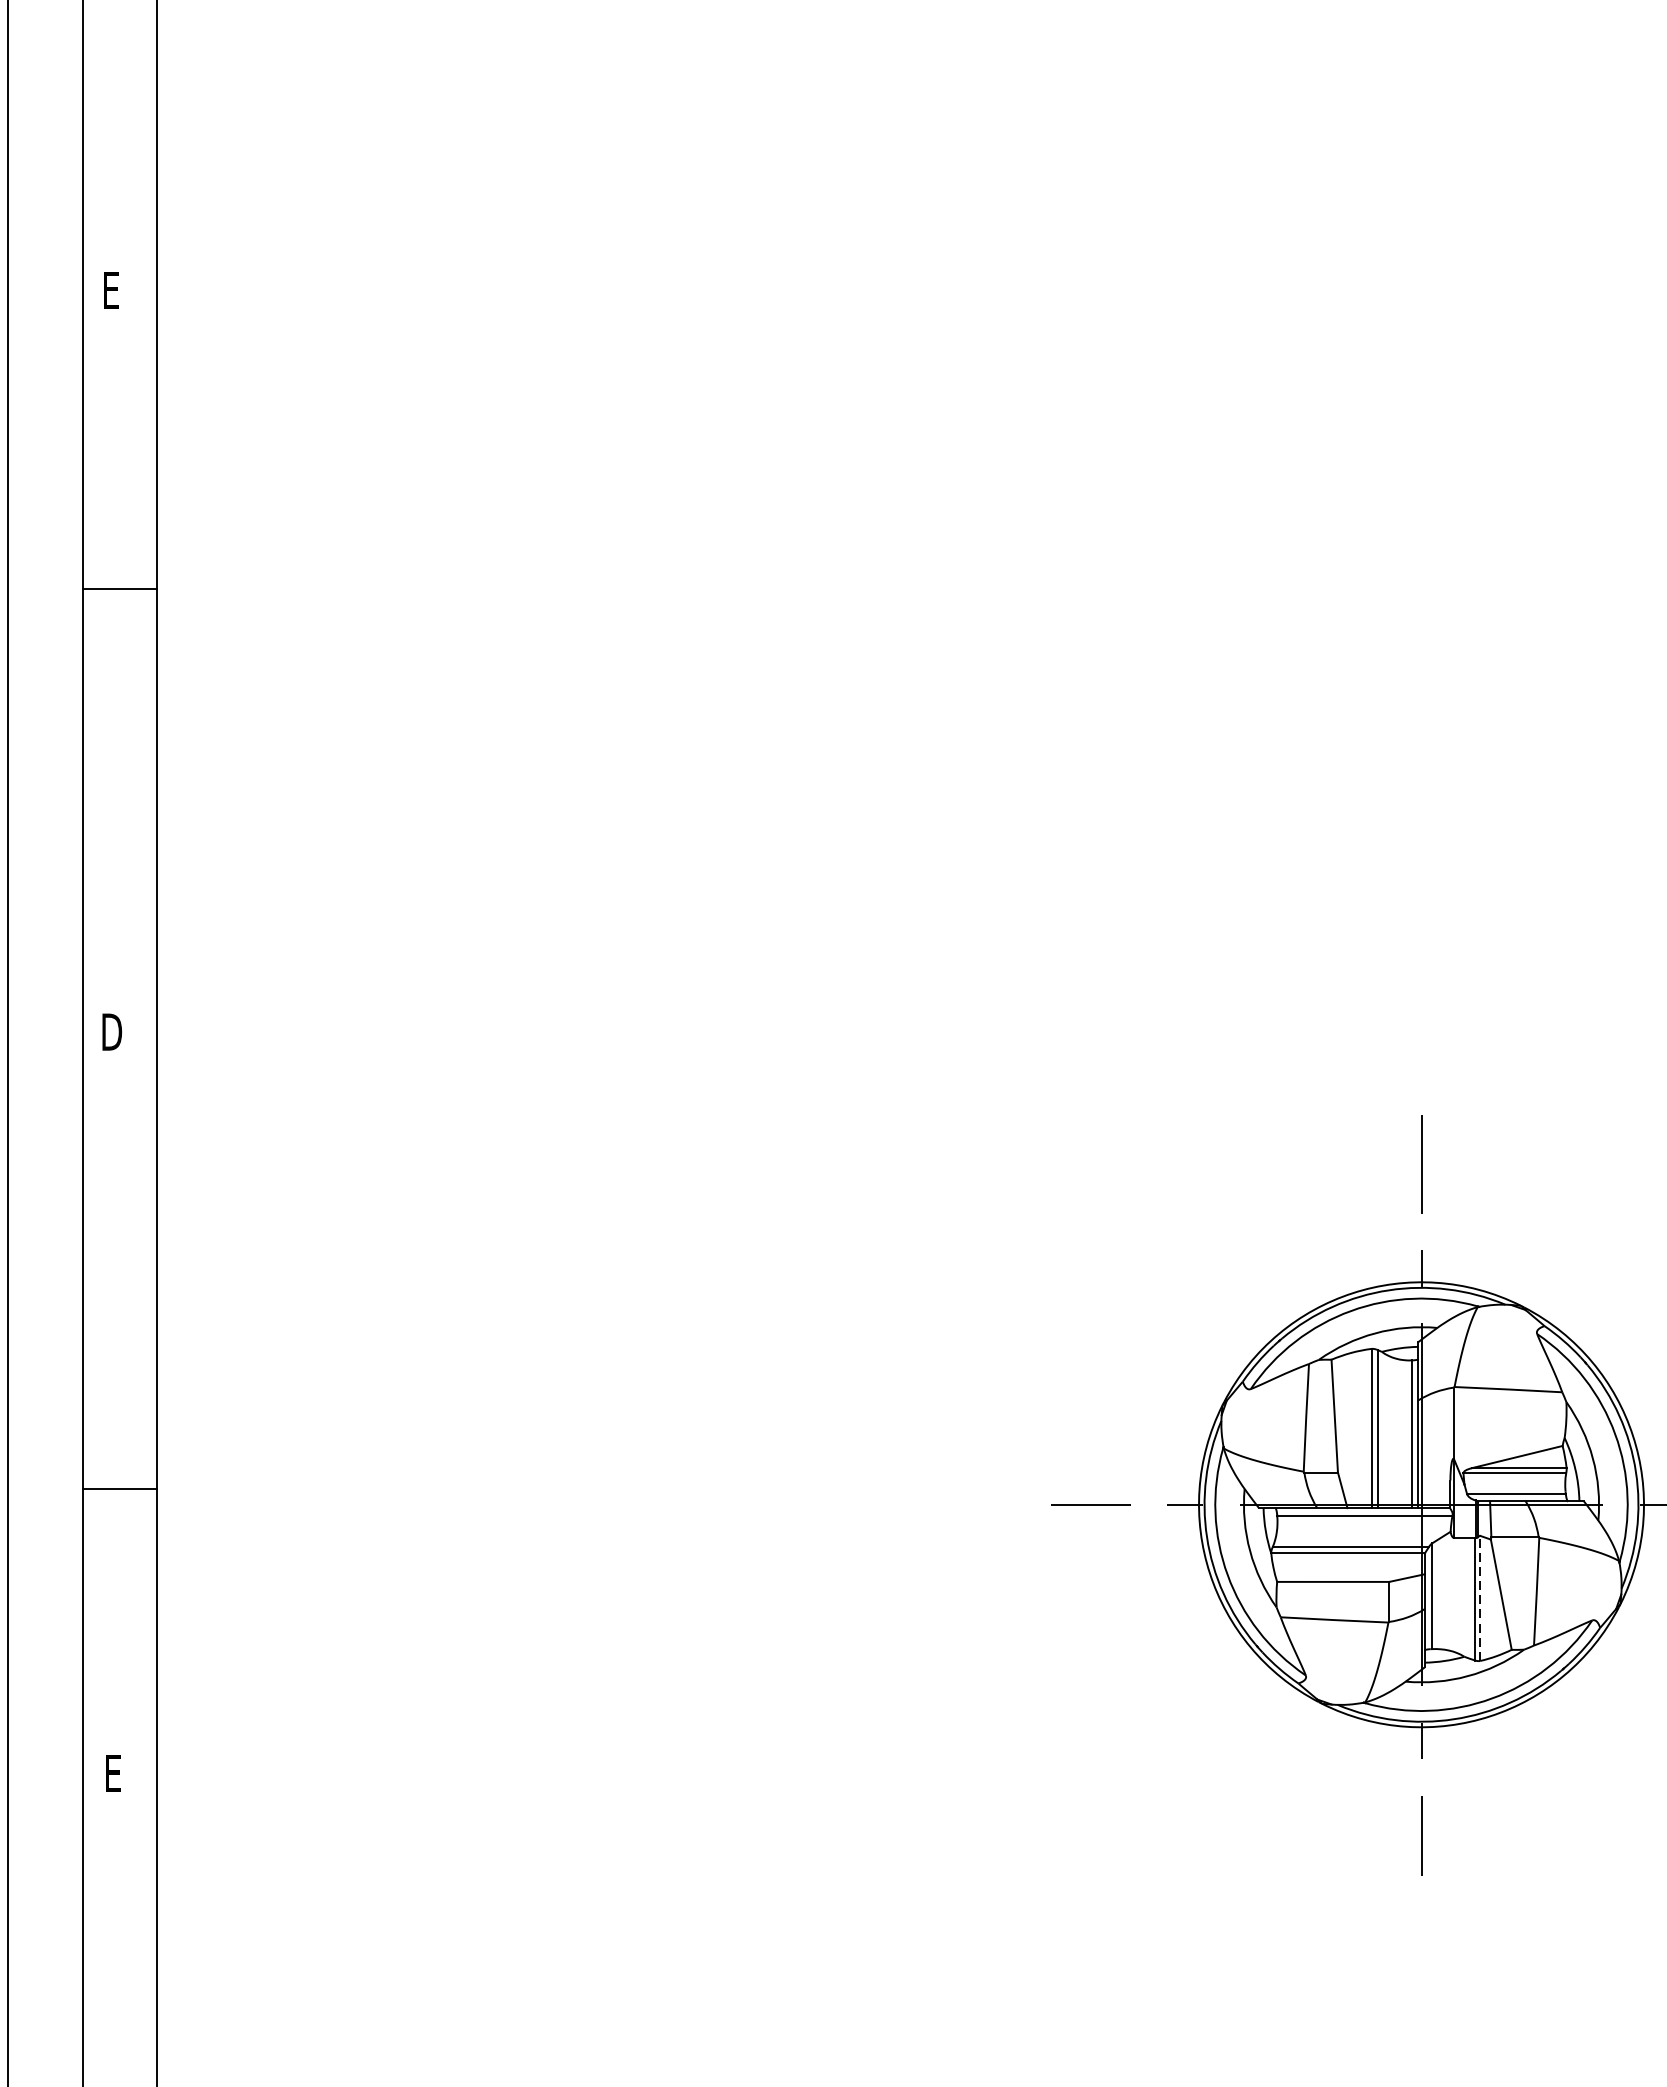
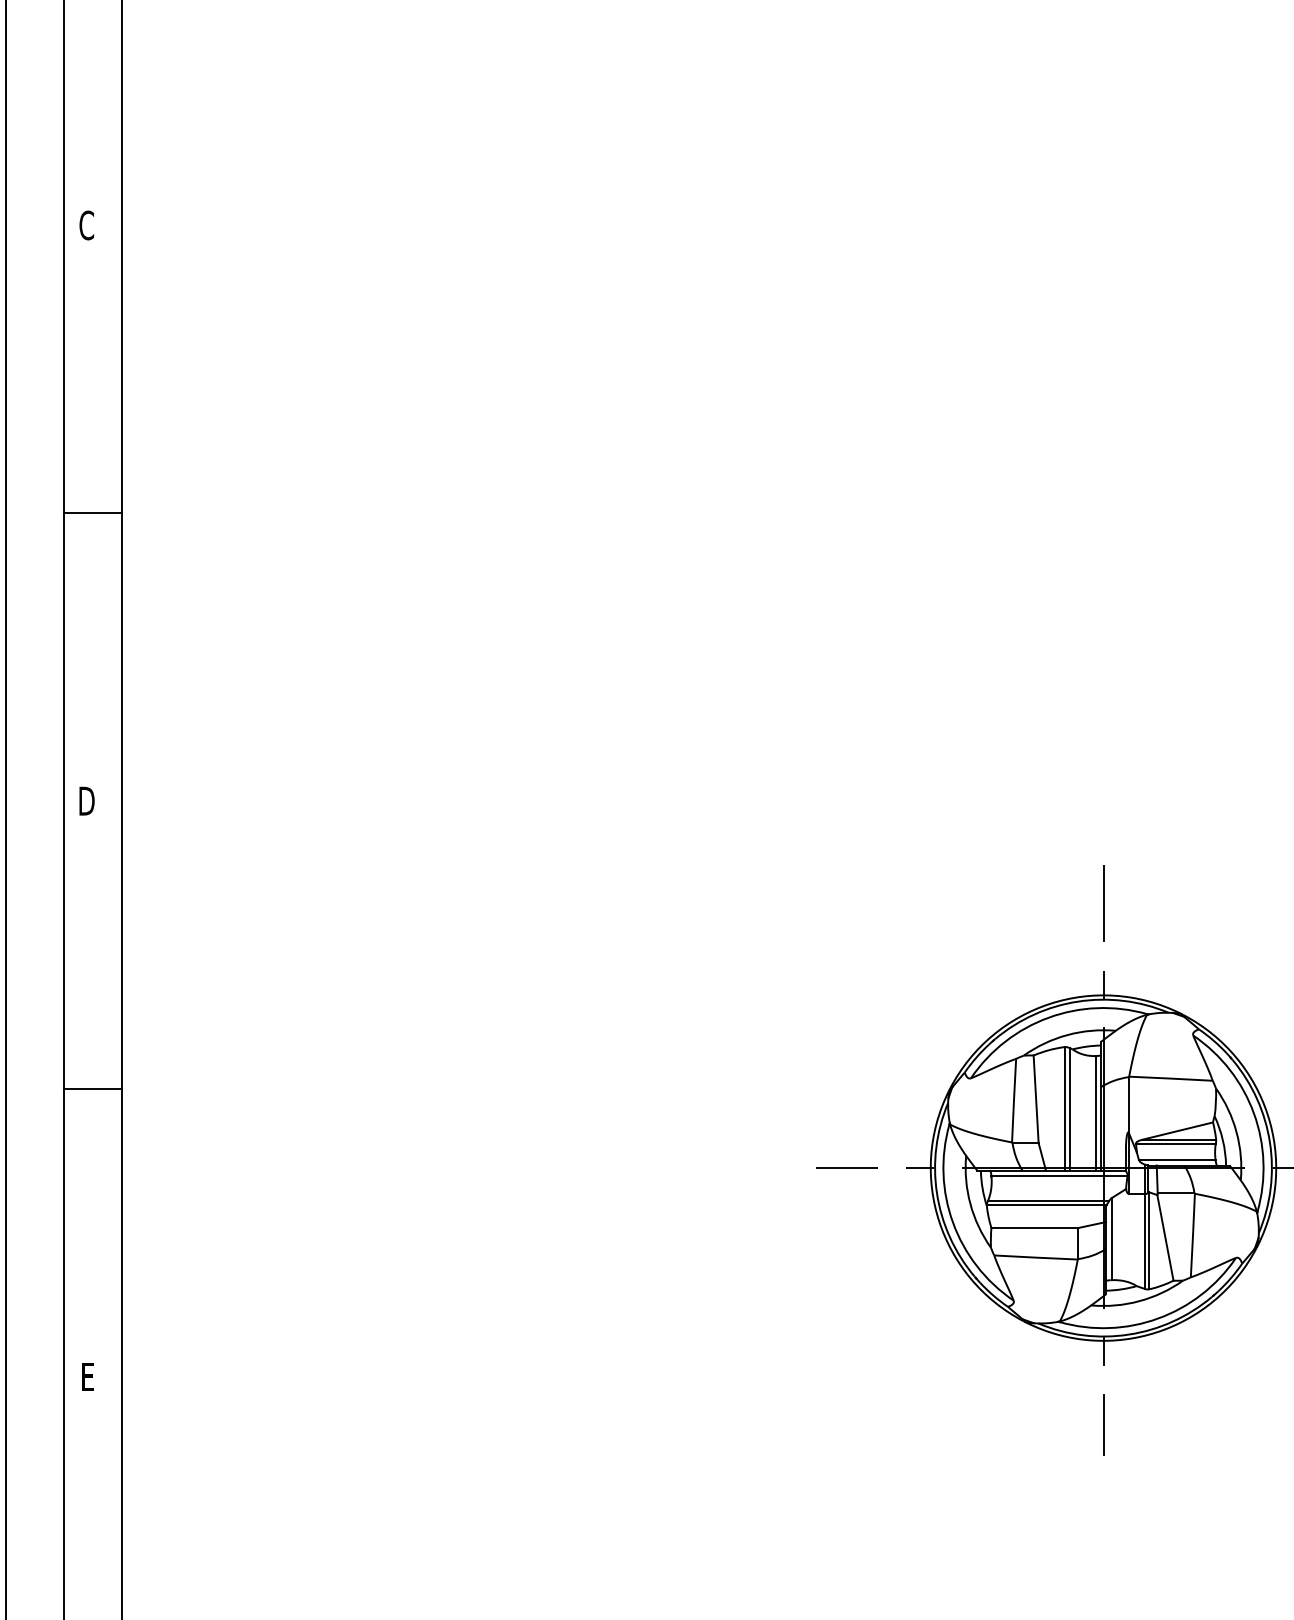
text: (111, 290) -> (86, 225), E -> C
line: (119, 589) -> (92, 513), moved
line: (119, 1489) -> (92, 1089), moved
line: (1480, 1598) -> (1149, 1240), dashed -> solid

